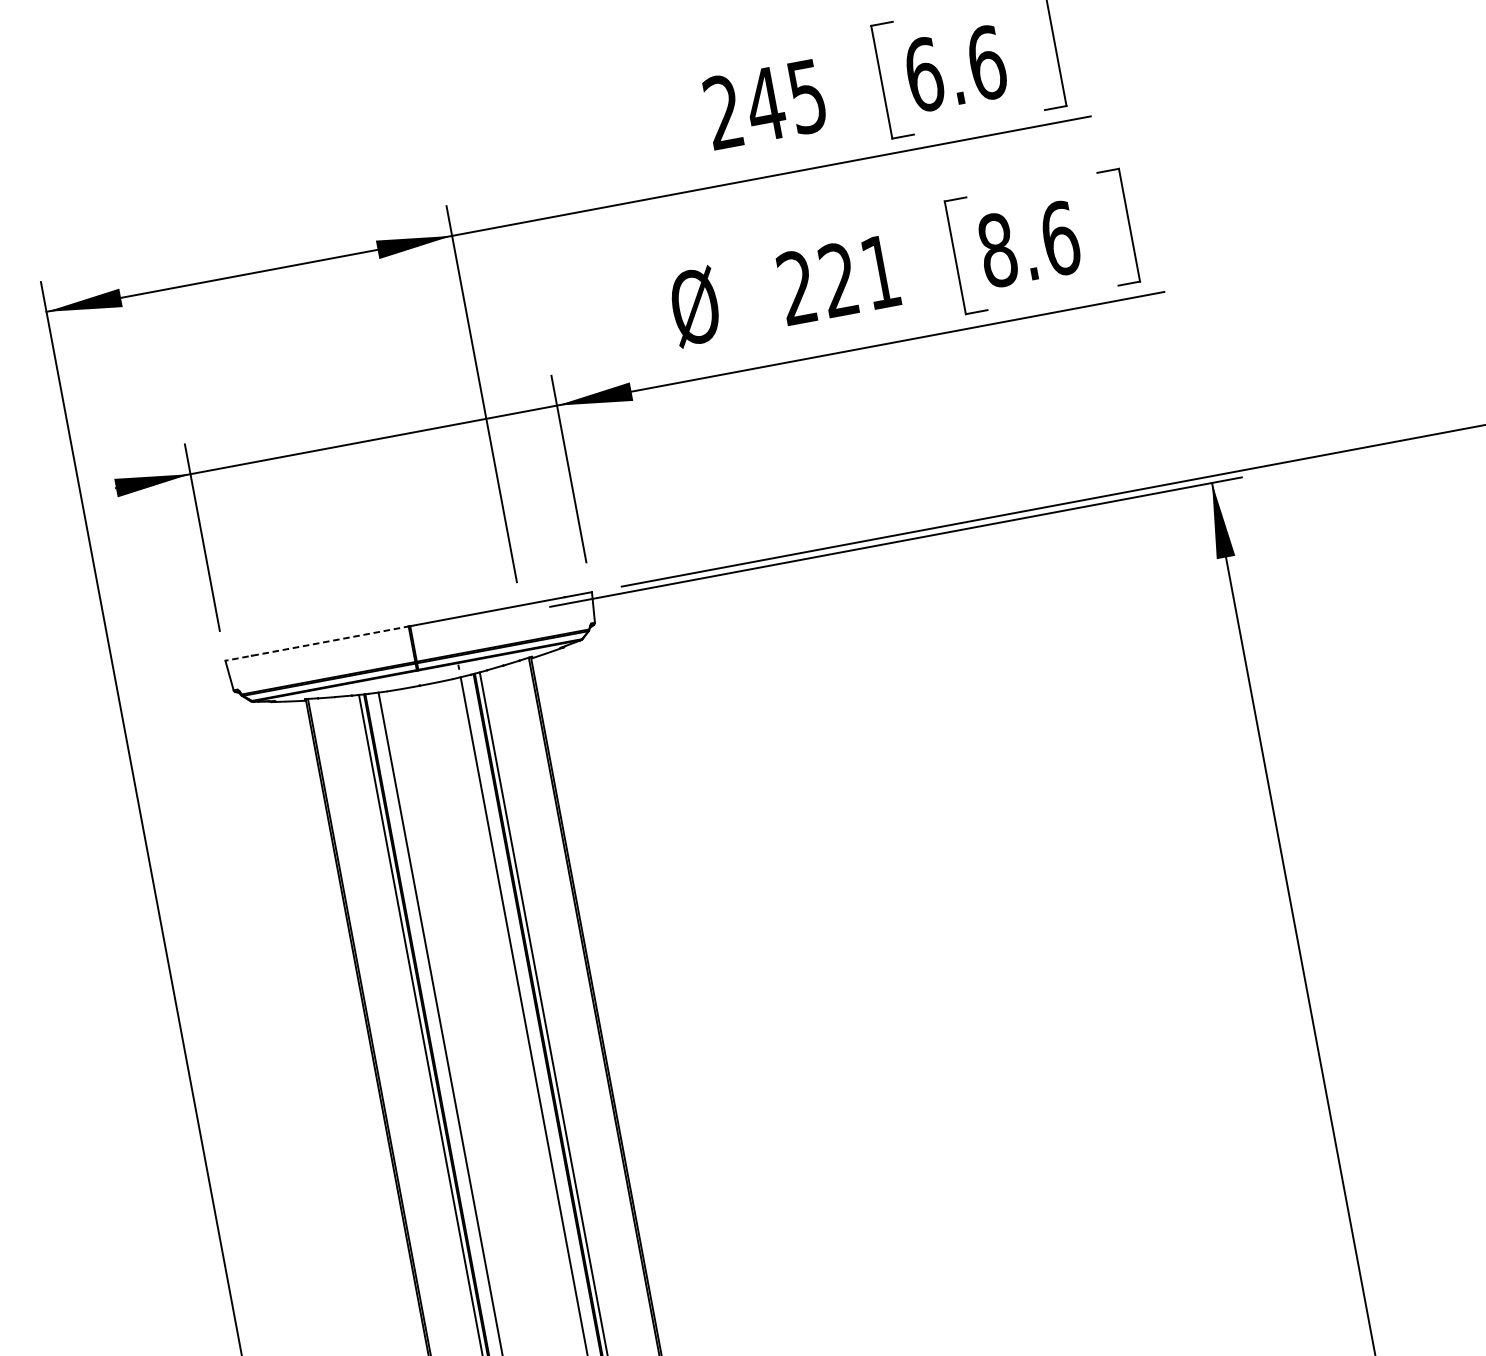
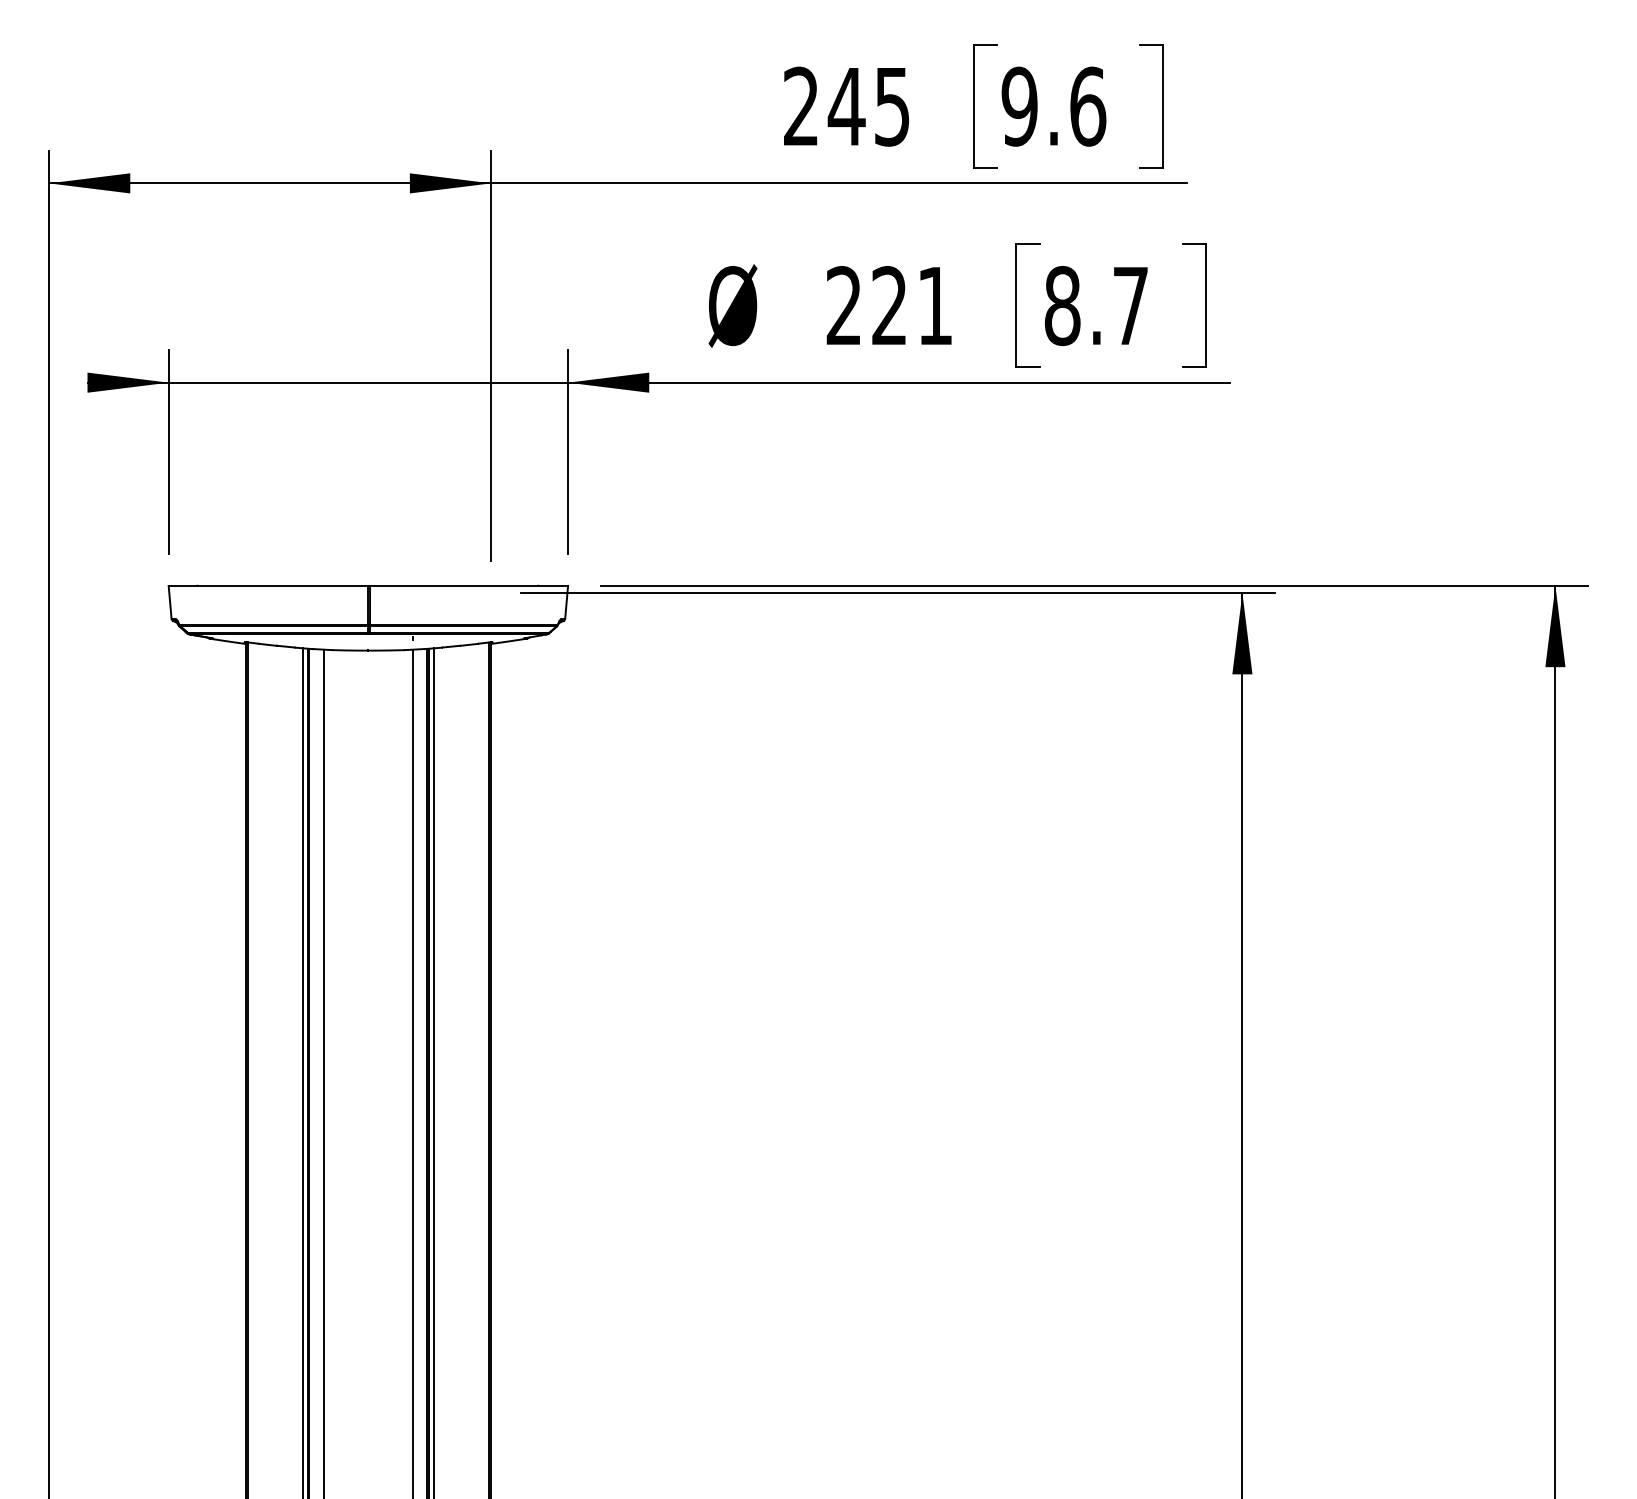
text: (923, 74) -> (1019, 106), 6.6 -> 9.6
text: (1061, 238) -> (1131, 306), 8.6 -> 8.7
line: (317, 643) -> (269, 585), dashed -> solid

